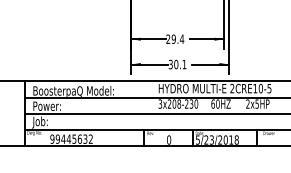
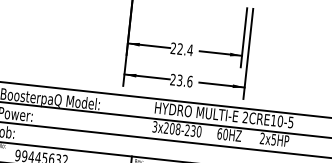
text: (173, 38) -> (179, 48), 29.4 -> 22.4
text: (177, 64) -> (181, 80), 30.1 -> 23.6

